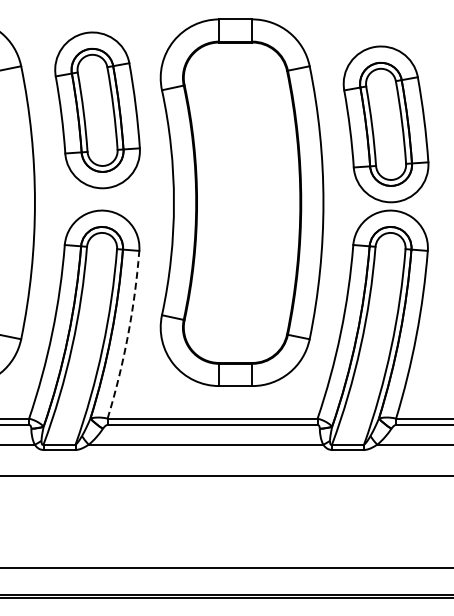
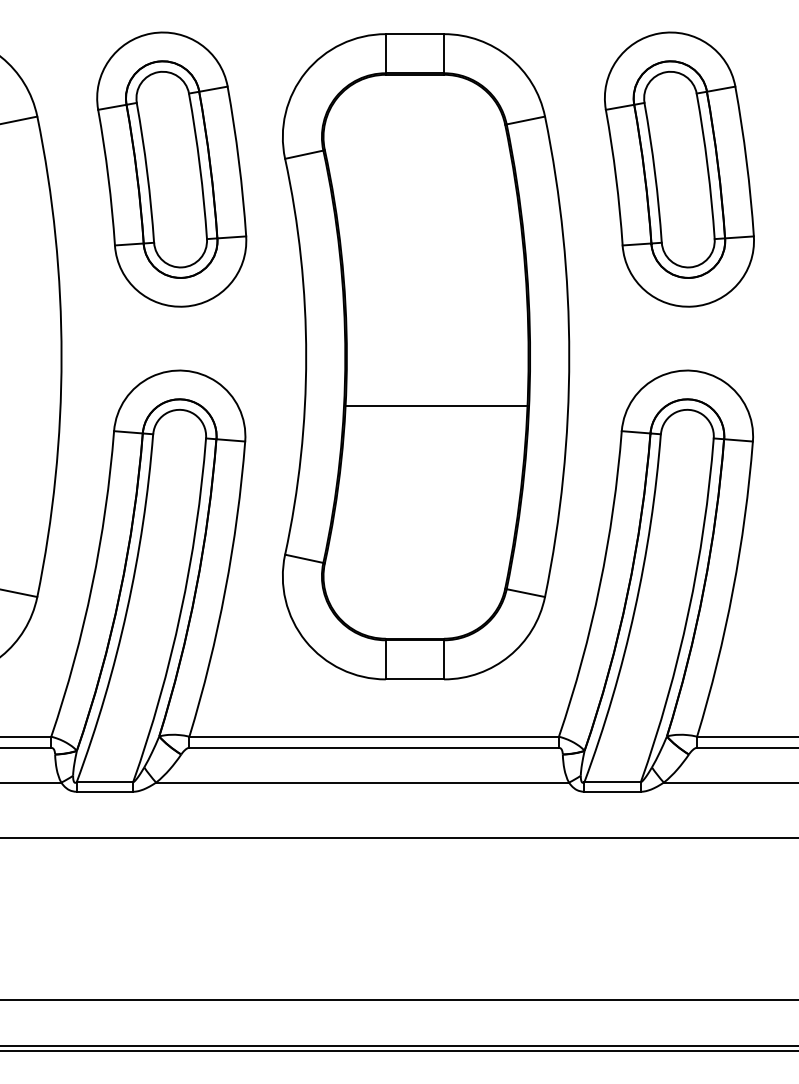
part: (97, 110) -> (171, 169), moved
part: (385, 124) -> (678, 169), moved
line: (247, 230) -> (435, 405), added
arc: (128, 335) -> (226, 590), dashed -> solid

